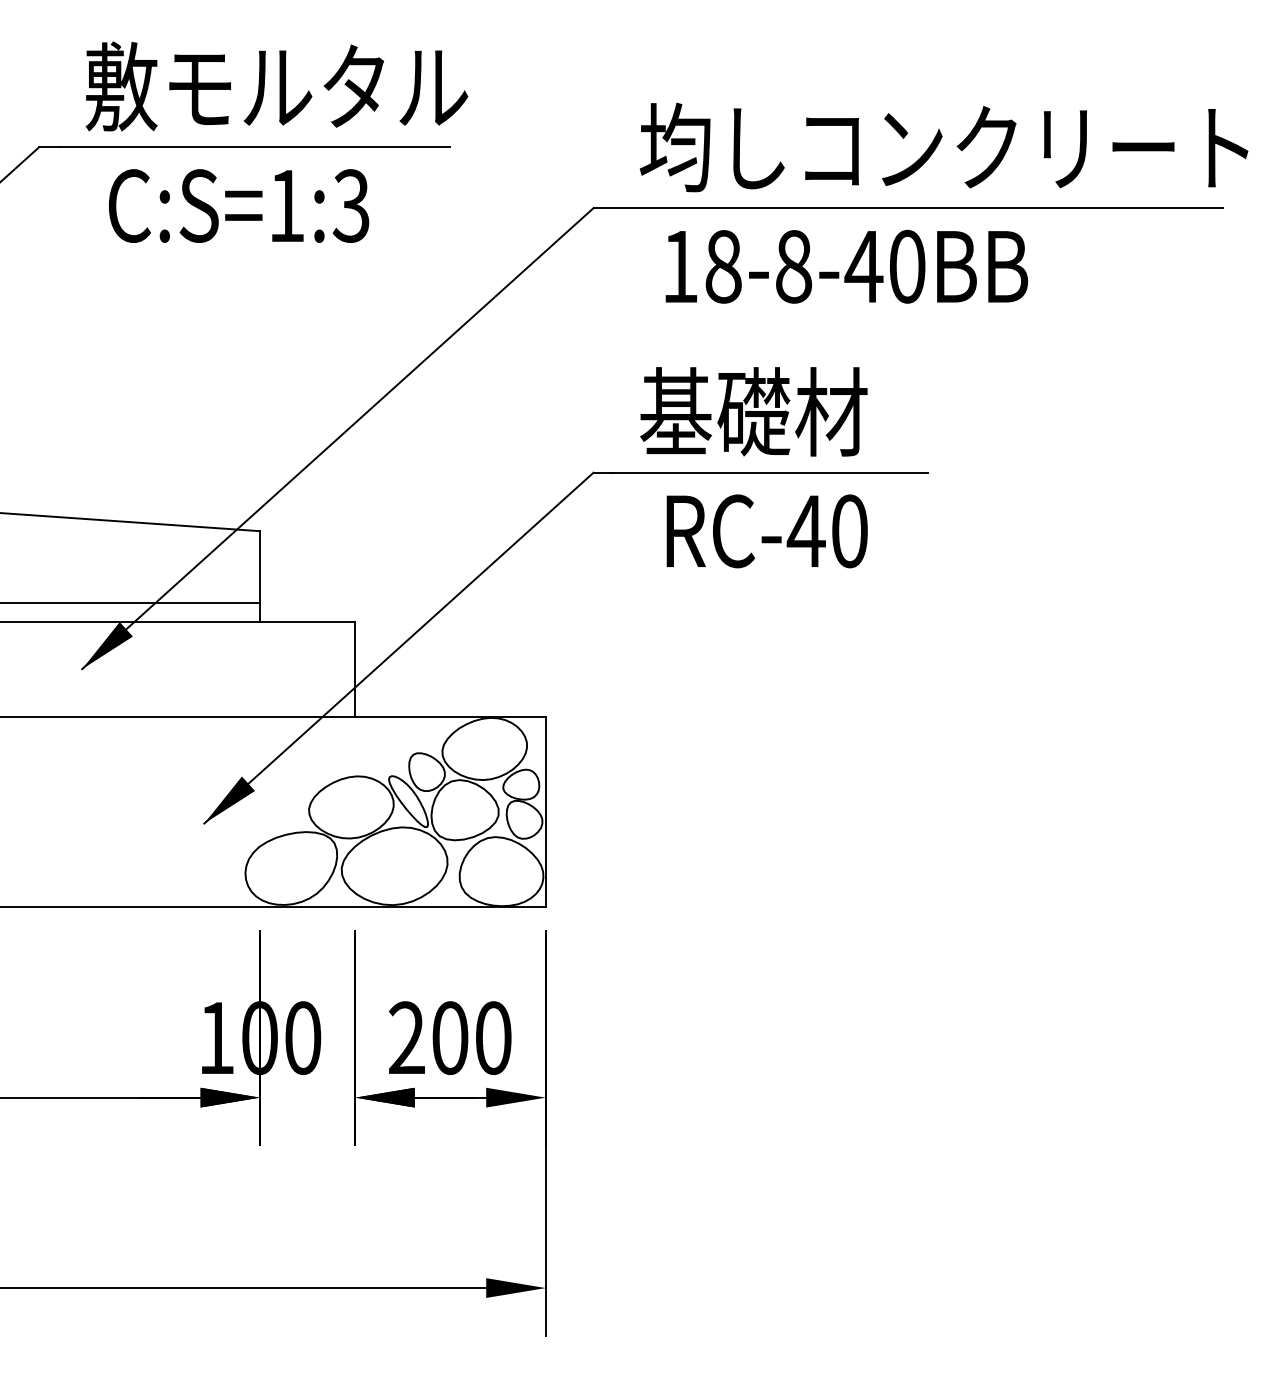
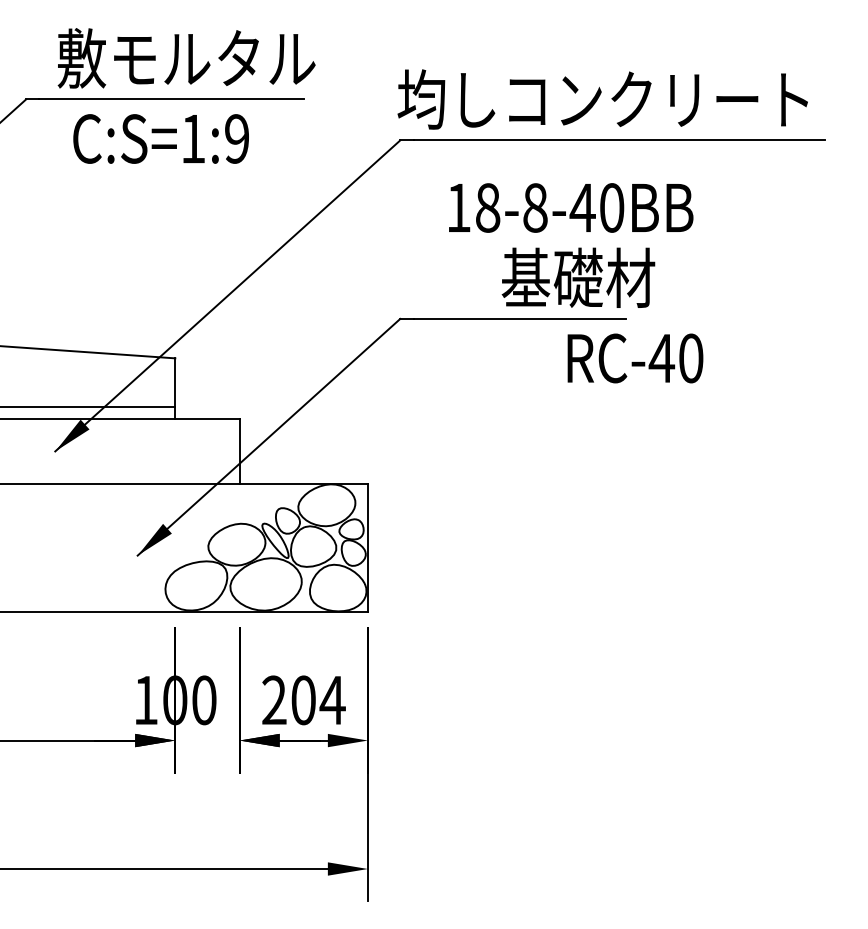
text: (943, 147) -> (602, 99), moved
text: (350, 205) -> (236, 138), C:S=1:3 -> C:S=1:9
text: (847, 266) -> (571, 207), moved
text: (753, 411) -> (578, 277), moved
text: (767, 531) -> (635, 358), moved
text: (493, 1038) -> (332, 700), 200 -> 204

